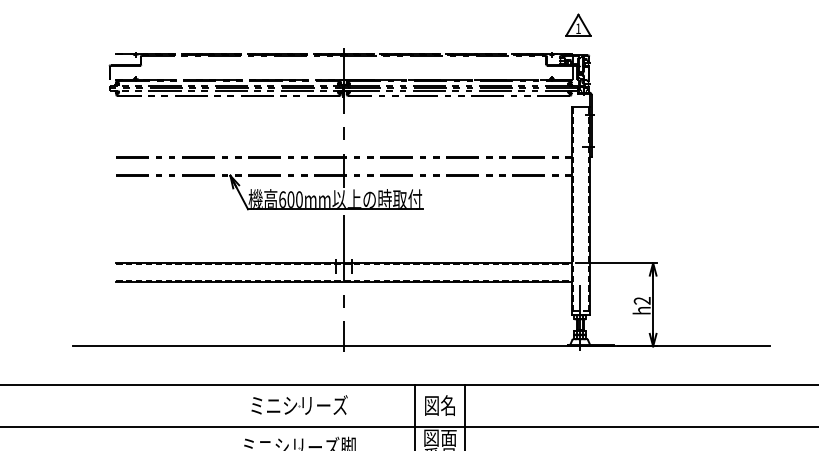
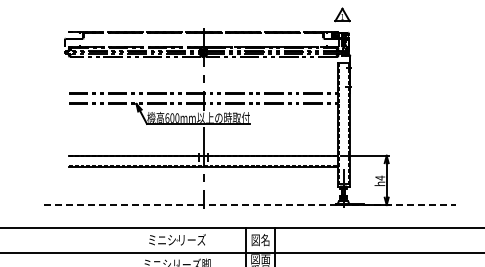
text: (642, 299) -> (380, 177), h2 -> h4
line: (423, 347) -> (250, 205), solid -> dashed

